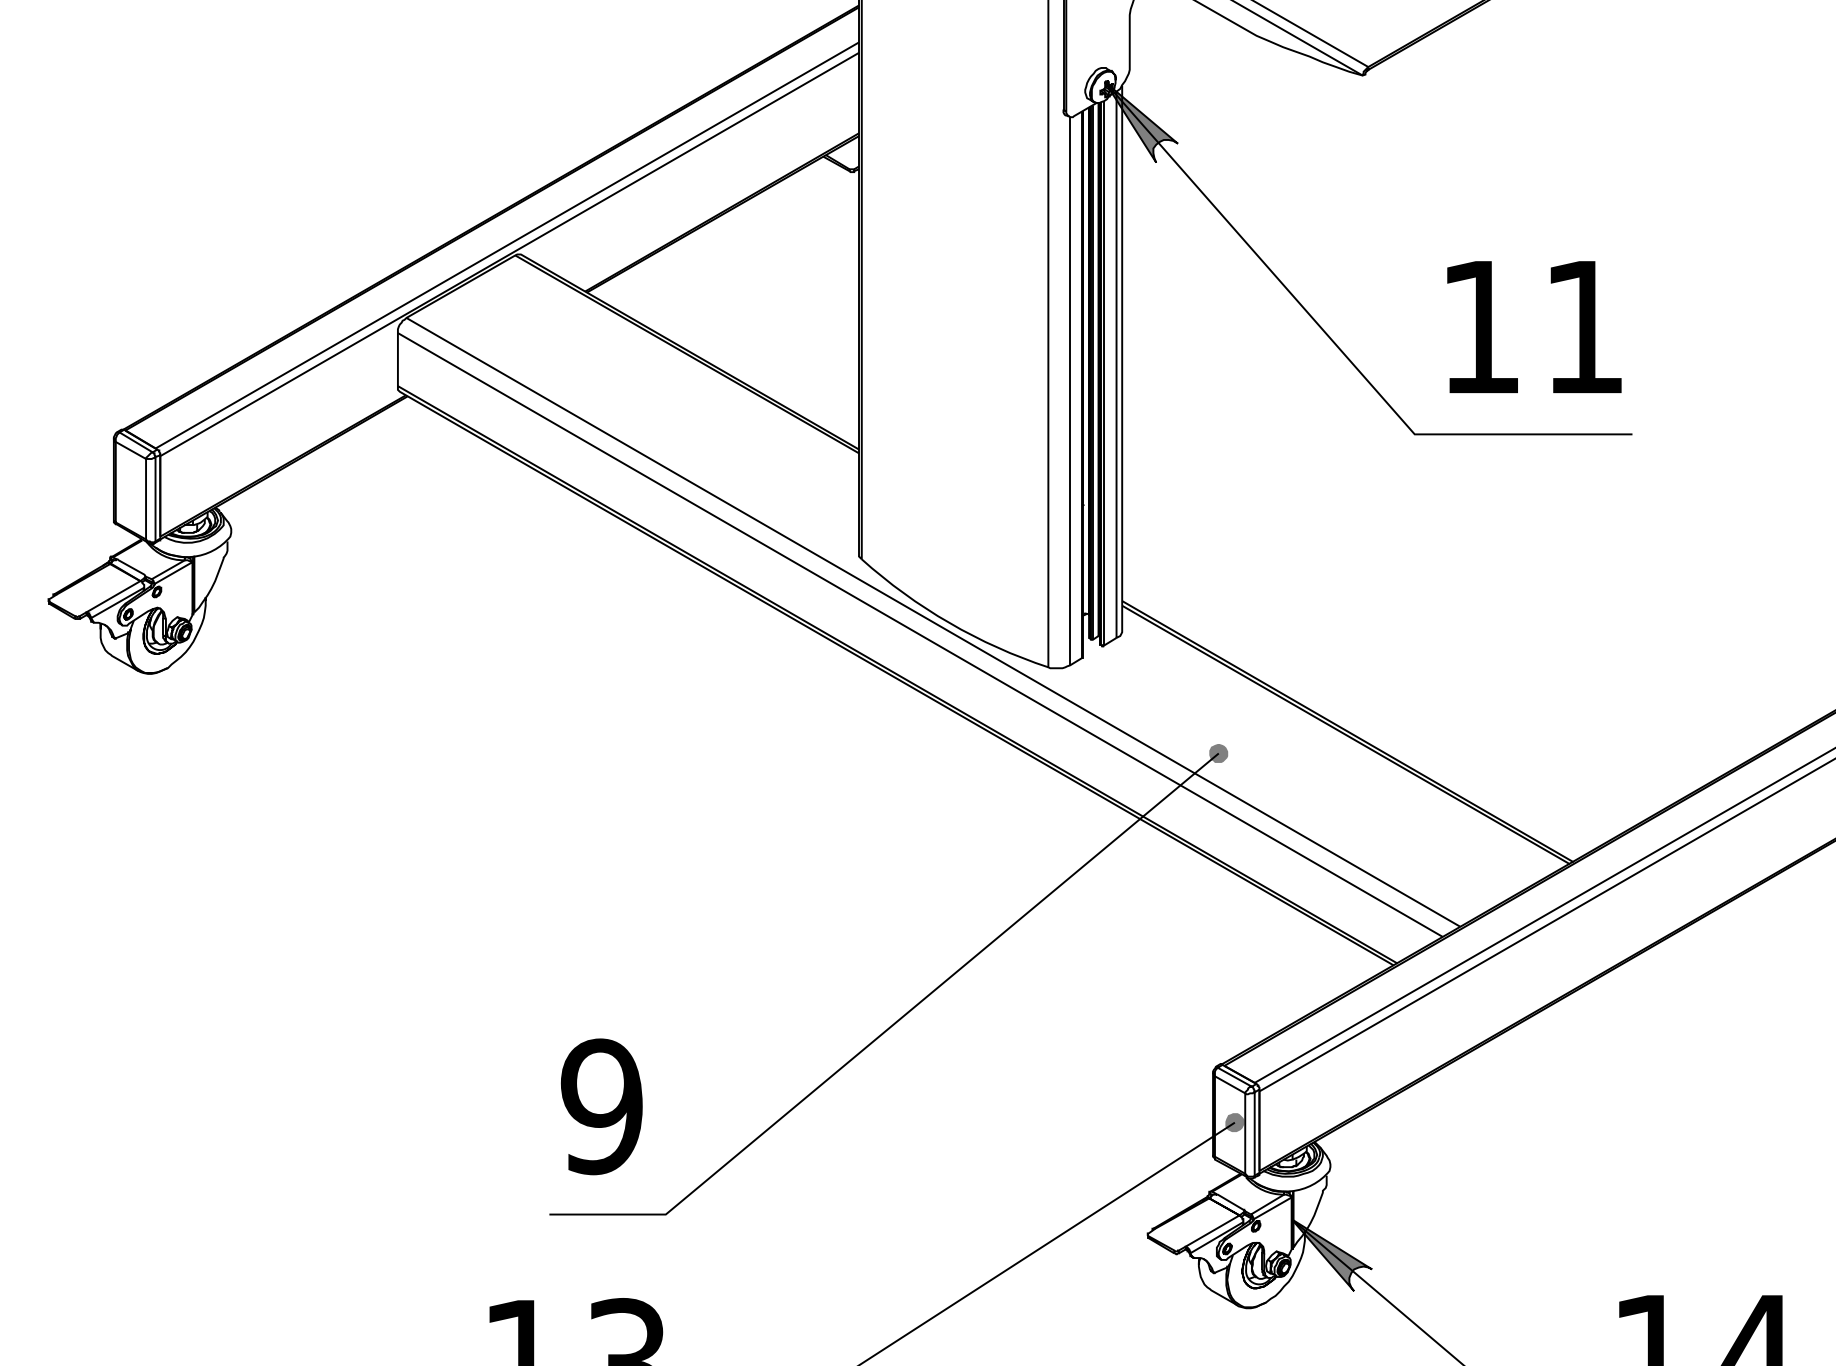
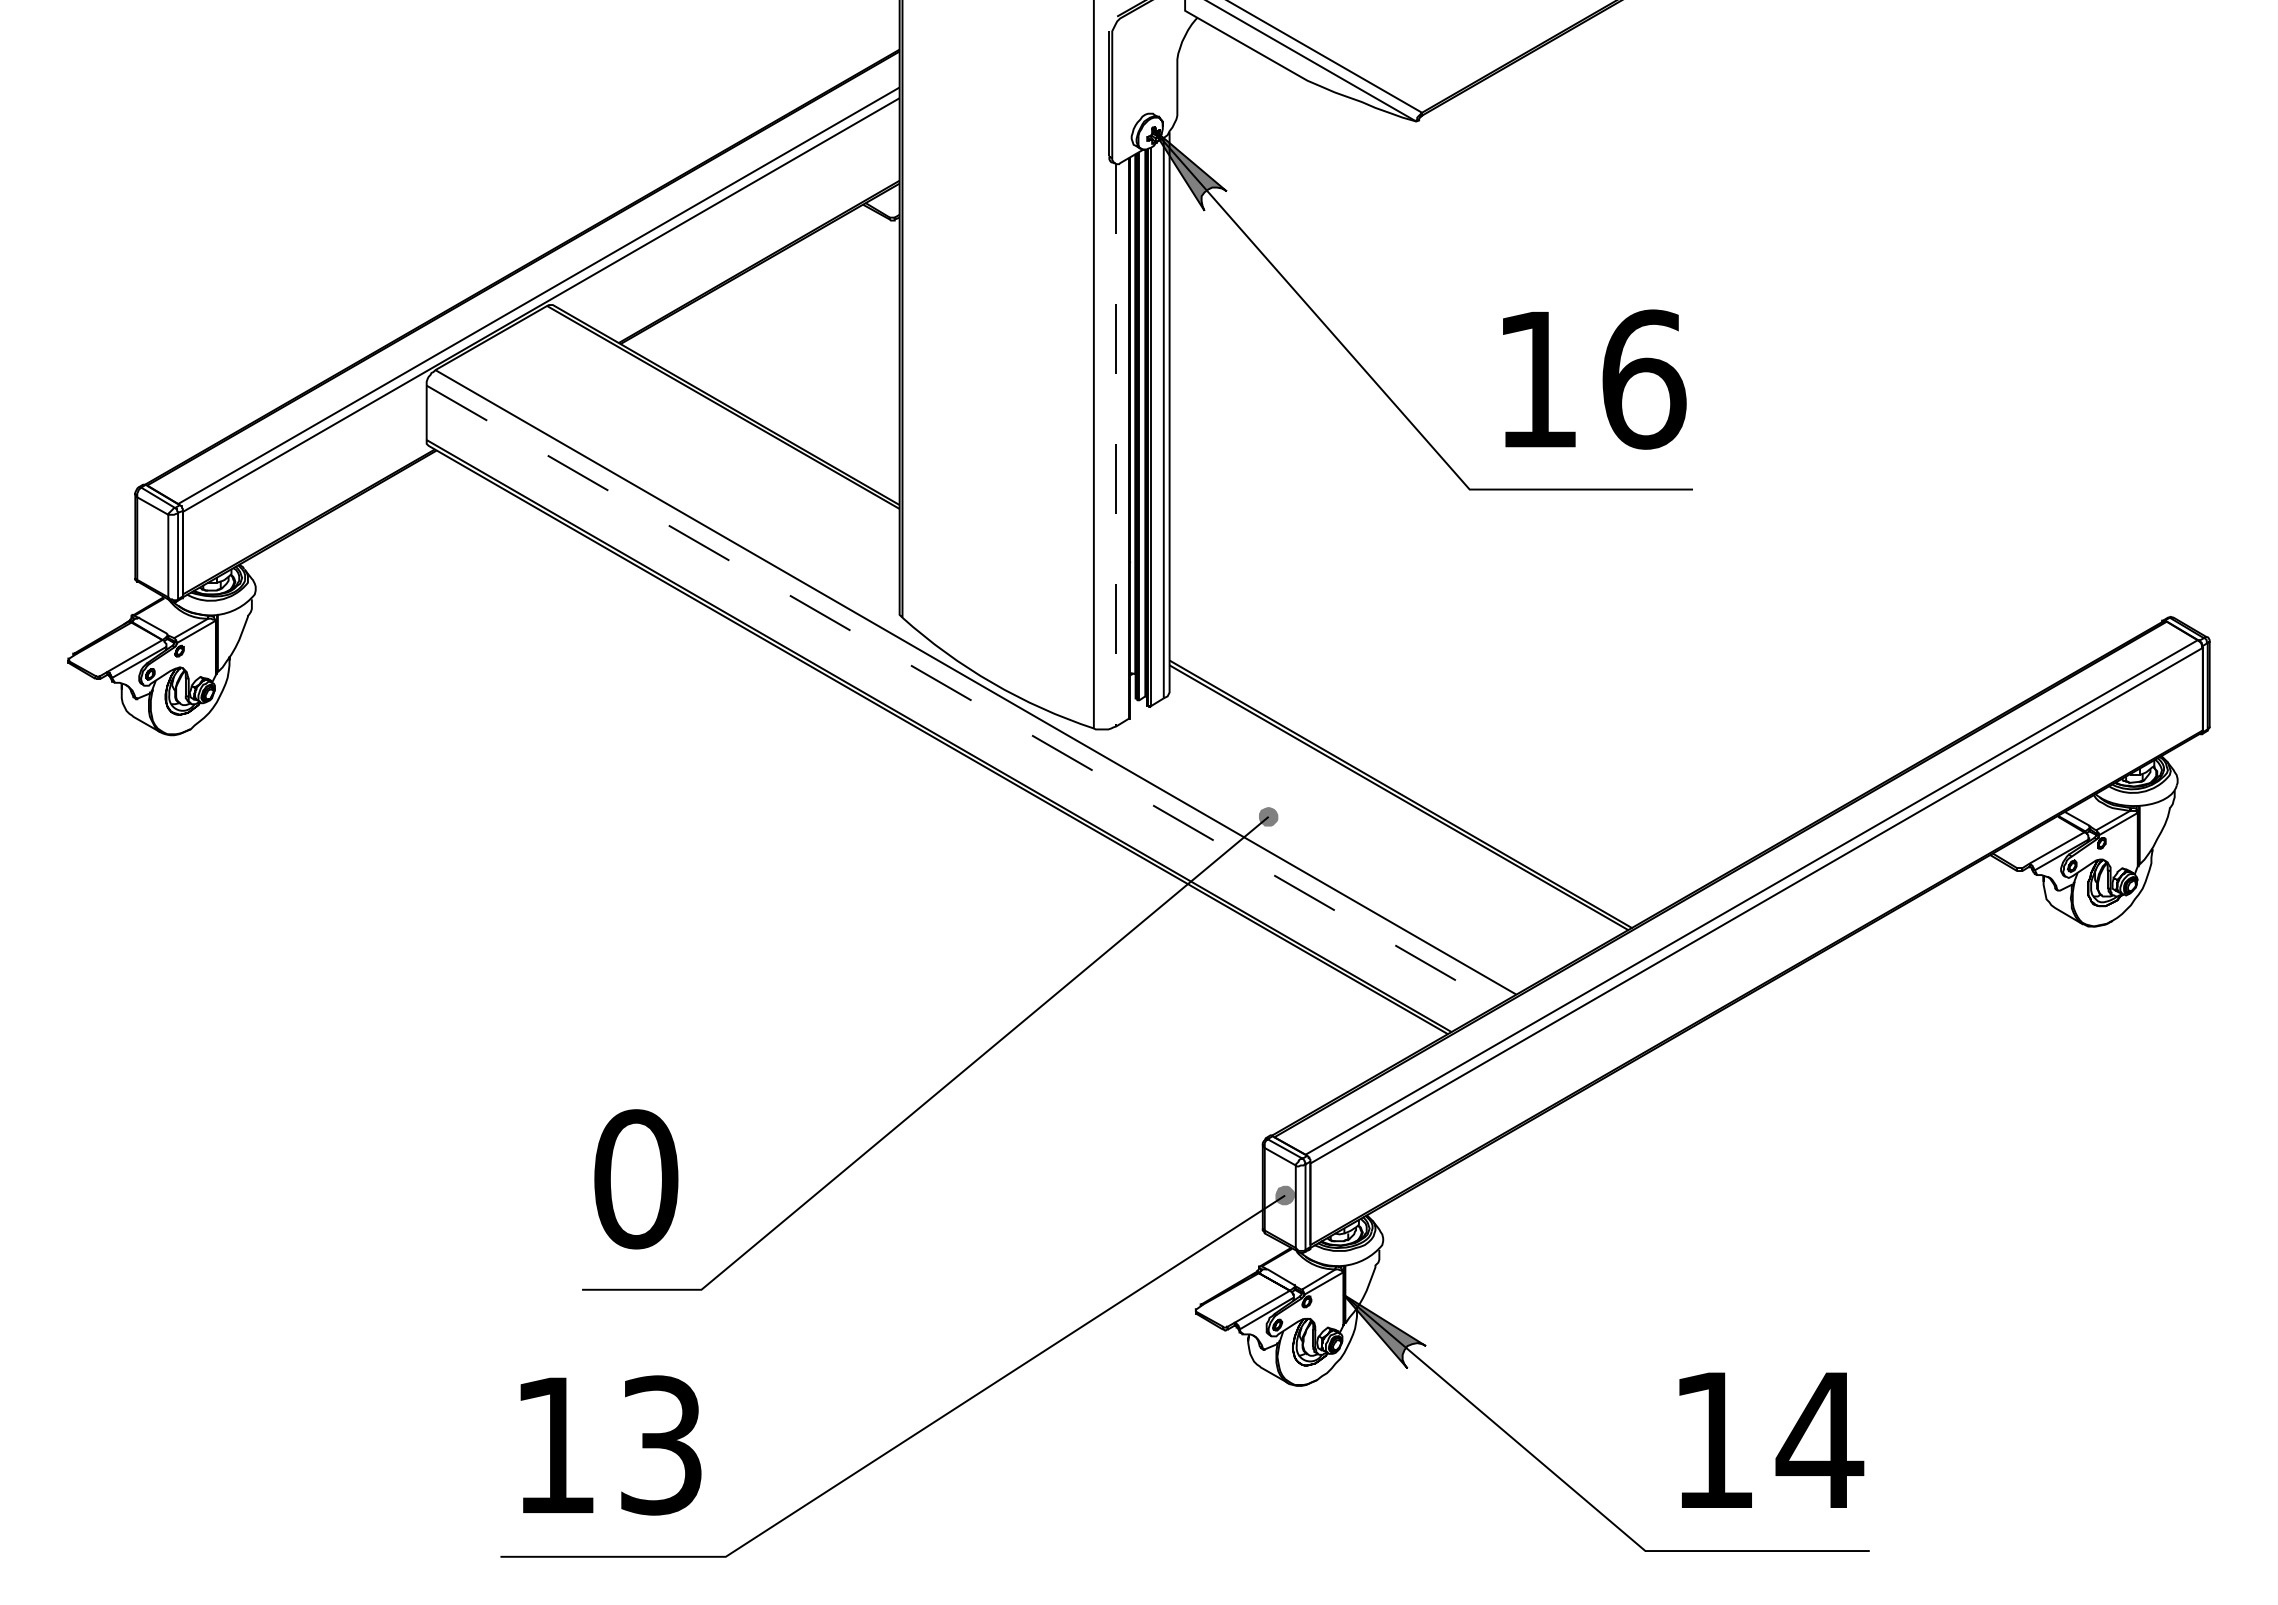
text: (1585, 327) -> (1644, 379), 11 -> 16
line: (1070, 391) -> (1116, 445), solid -> dashed
line: (921, 635) -> (963, 695), solid -> dashed
text: (601, 1107) -> (635, 1179), 9 -> 0

